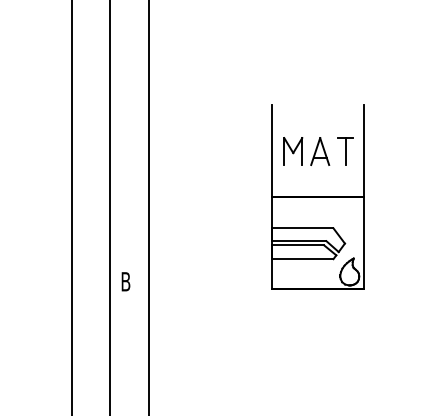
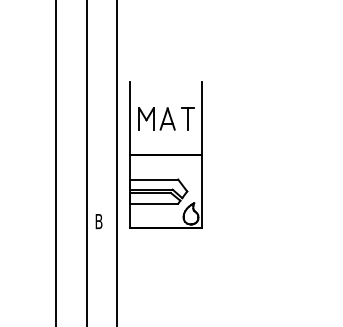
part: (317, 196) -> (165, 154), moved

